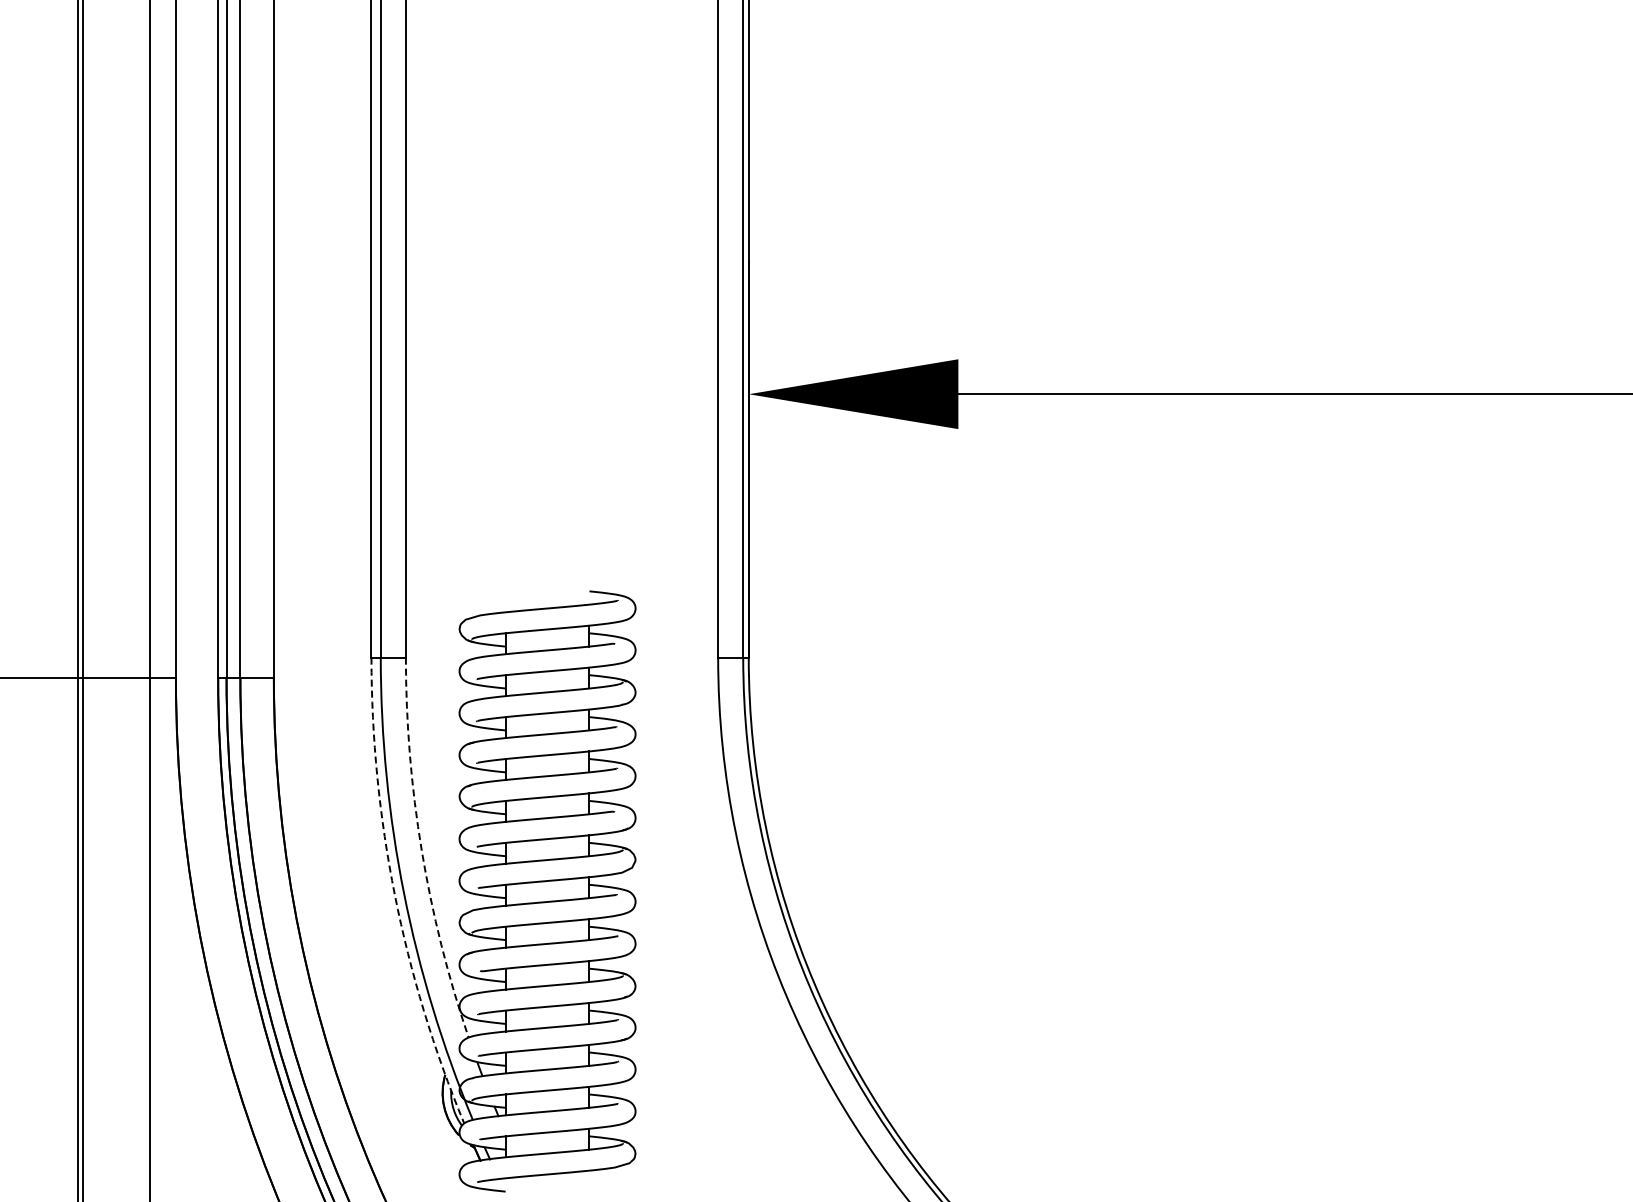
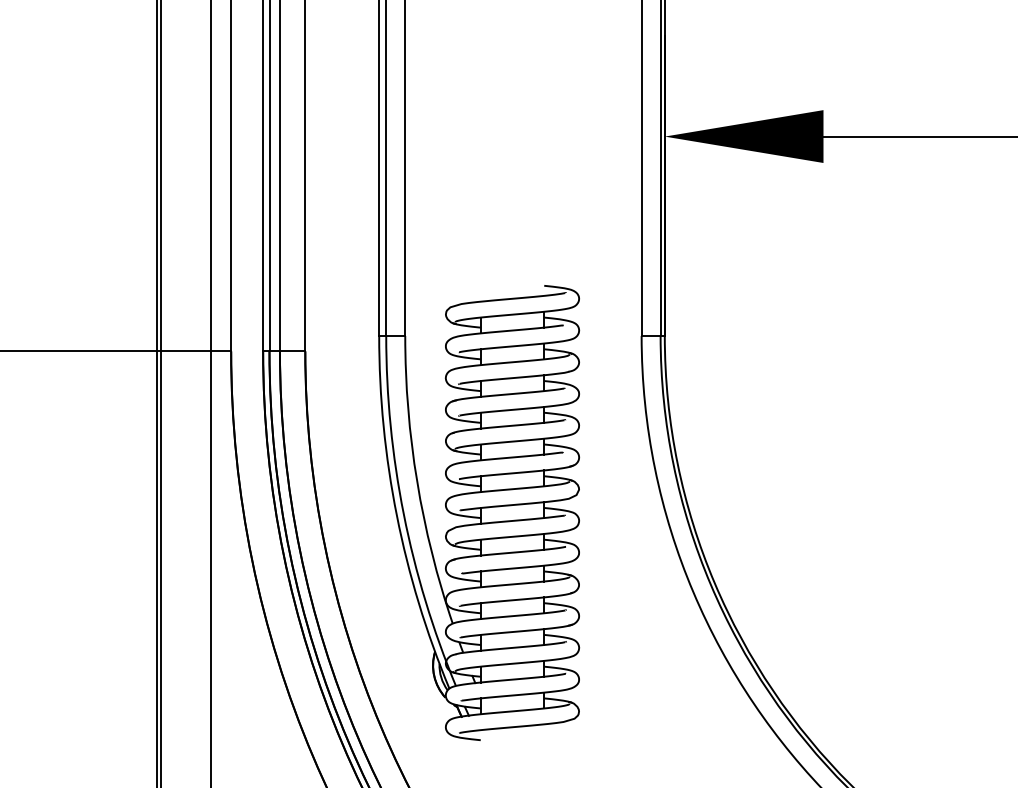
arc: (421, 850) -> (417, 481), dashed -> solid
arc: (394, 895) -> (396, 516), dashed -> solid

